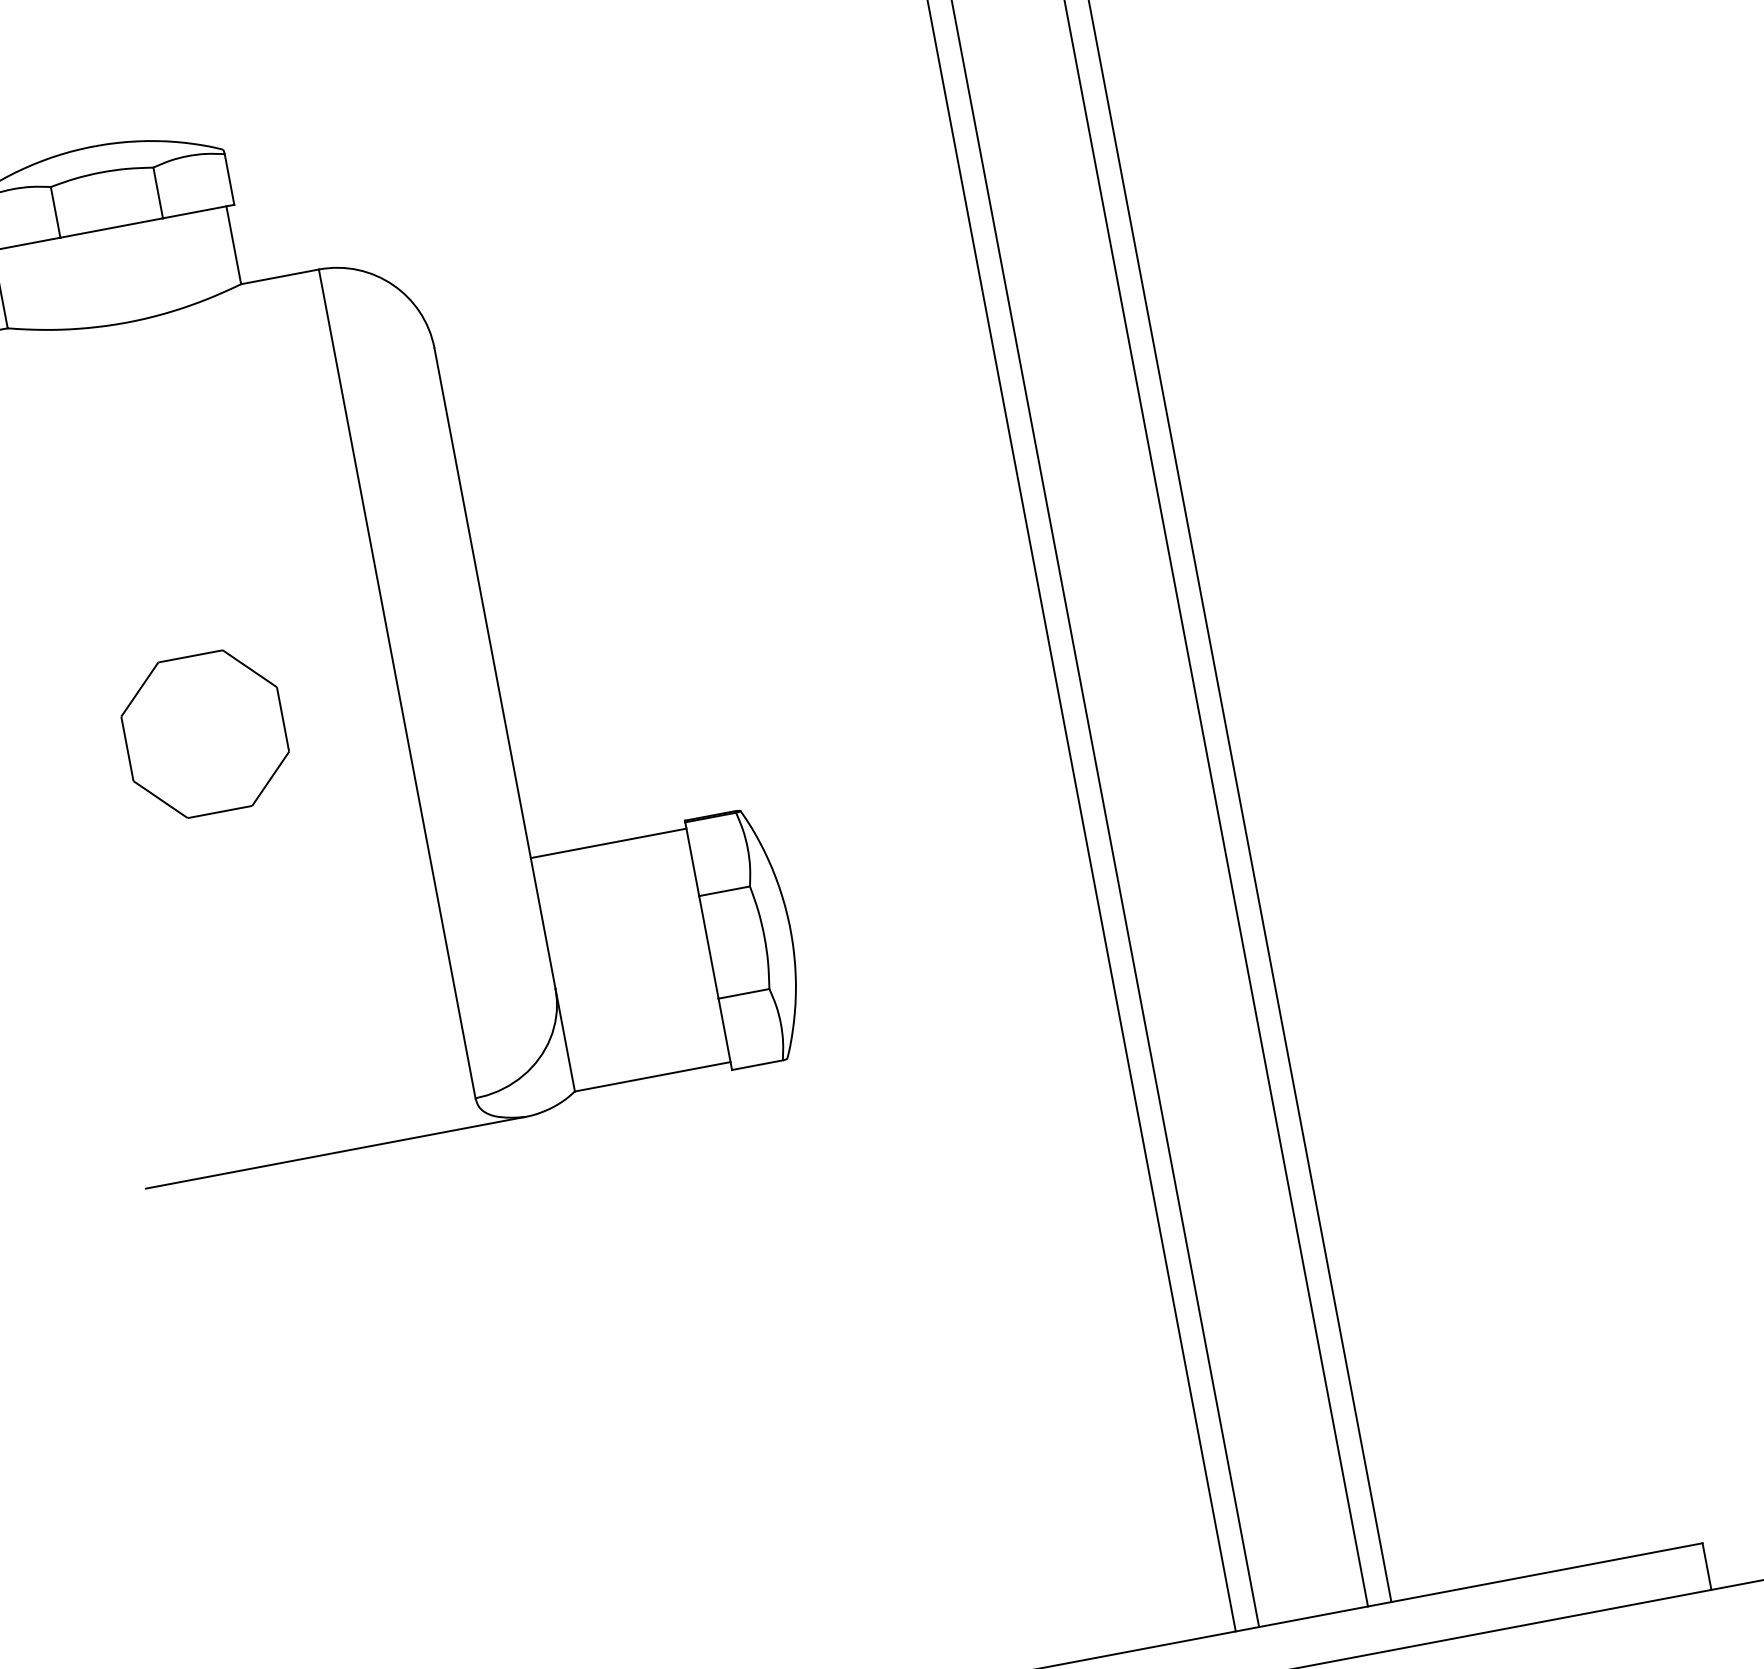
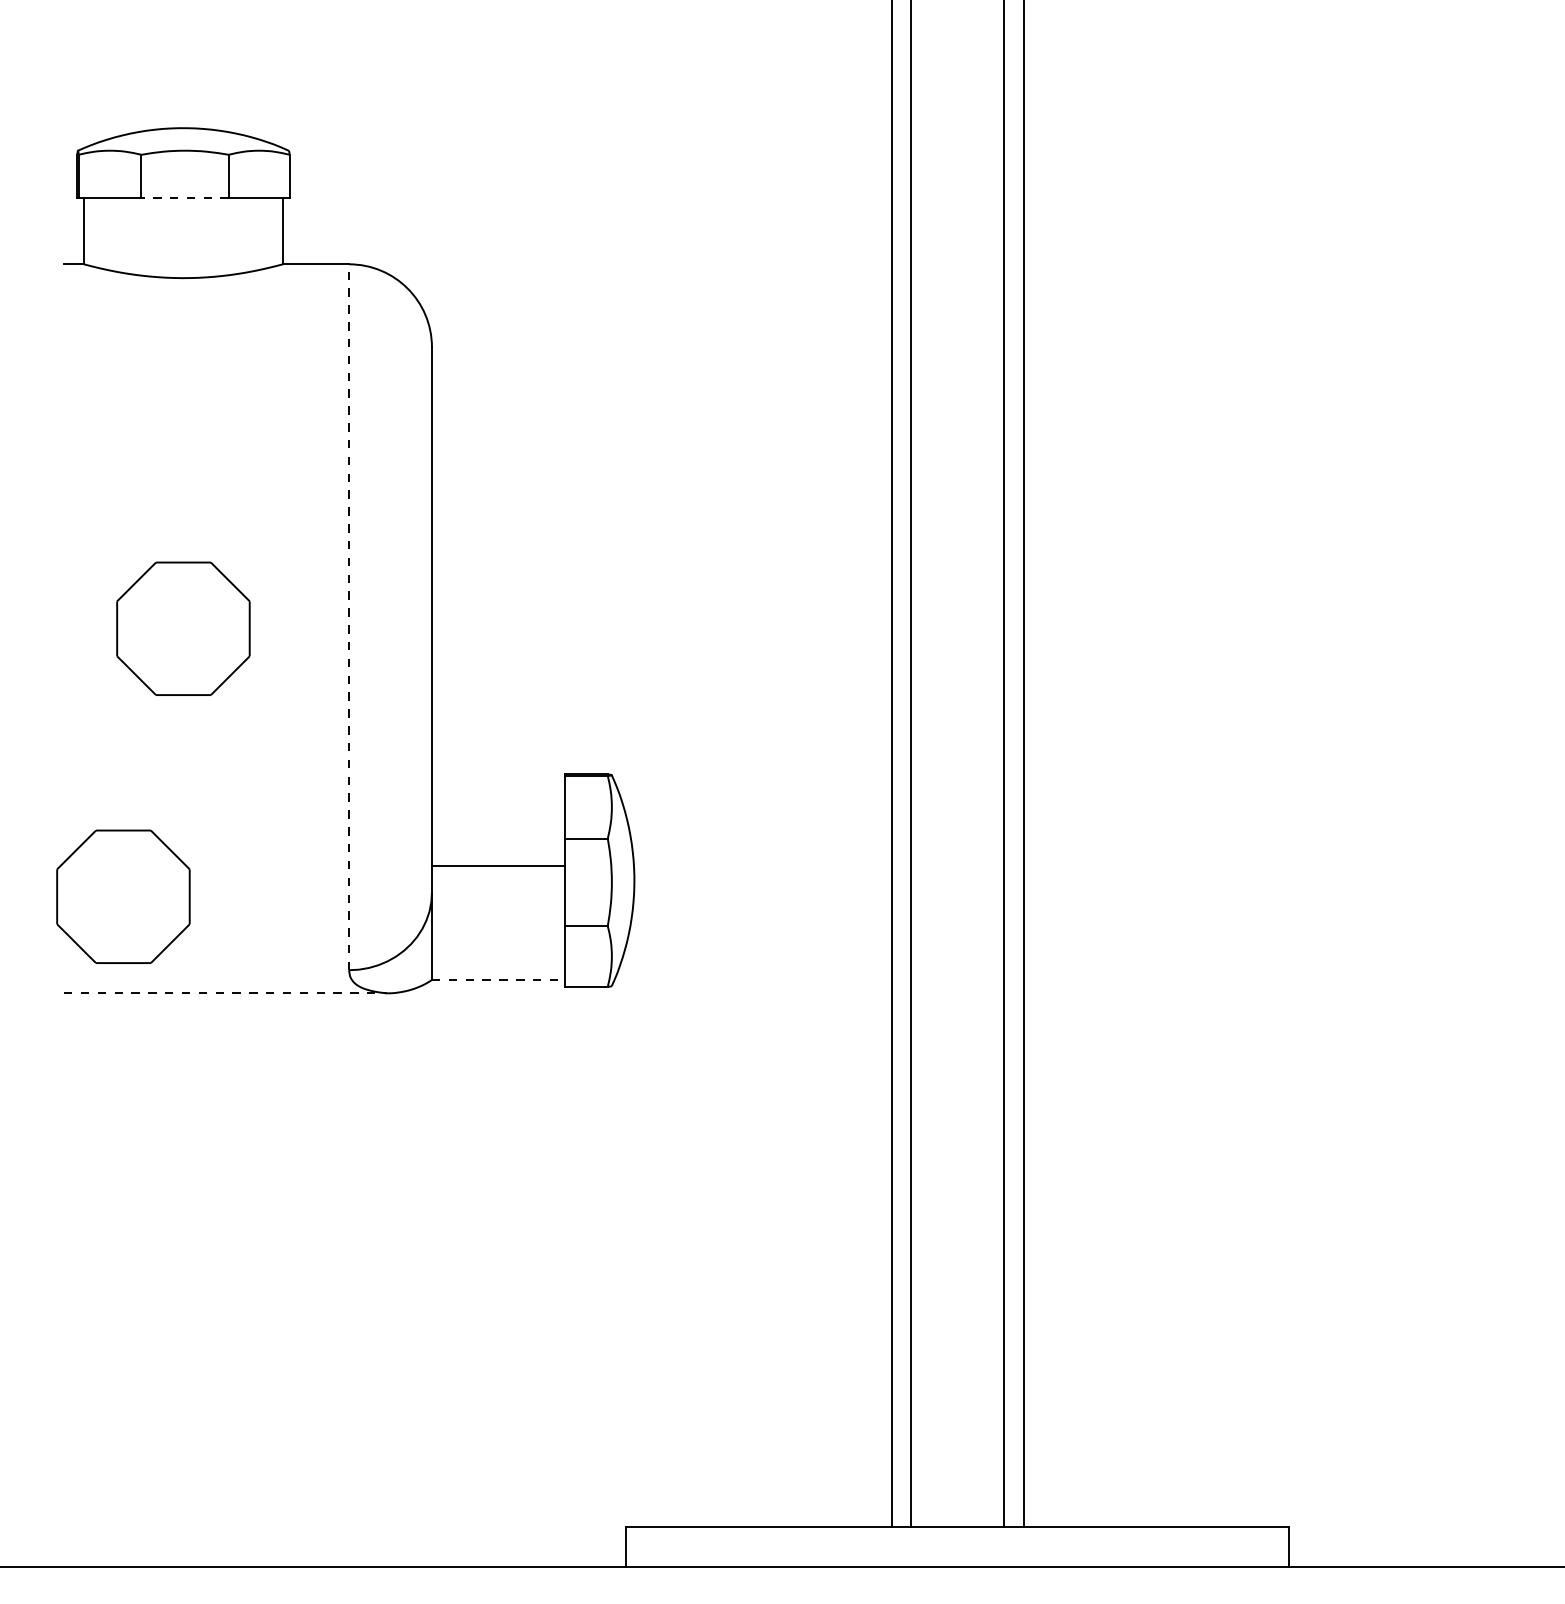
line: (111, 227) -> (185, 197), solid -> dashed
line: (397, 684) -> (349, 617), solid -> dashed
line: (607, 843) -> (497, 866), moved
part: (194, 1061) -> (123, 896), added
line: (653, 1077) -> (498, 980), solid -> dashed
line: (335, 1153) -> (225, 993), solid -> dashed

